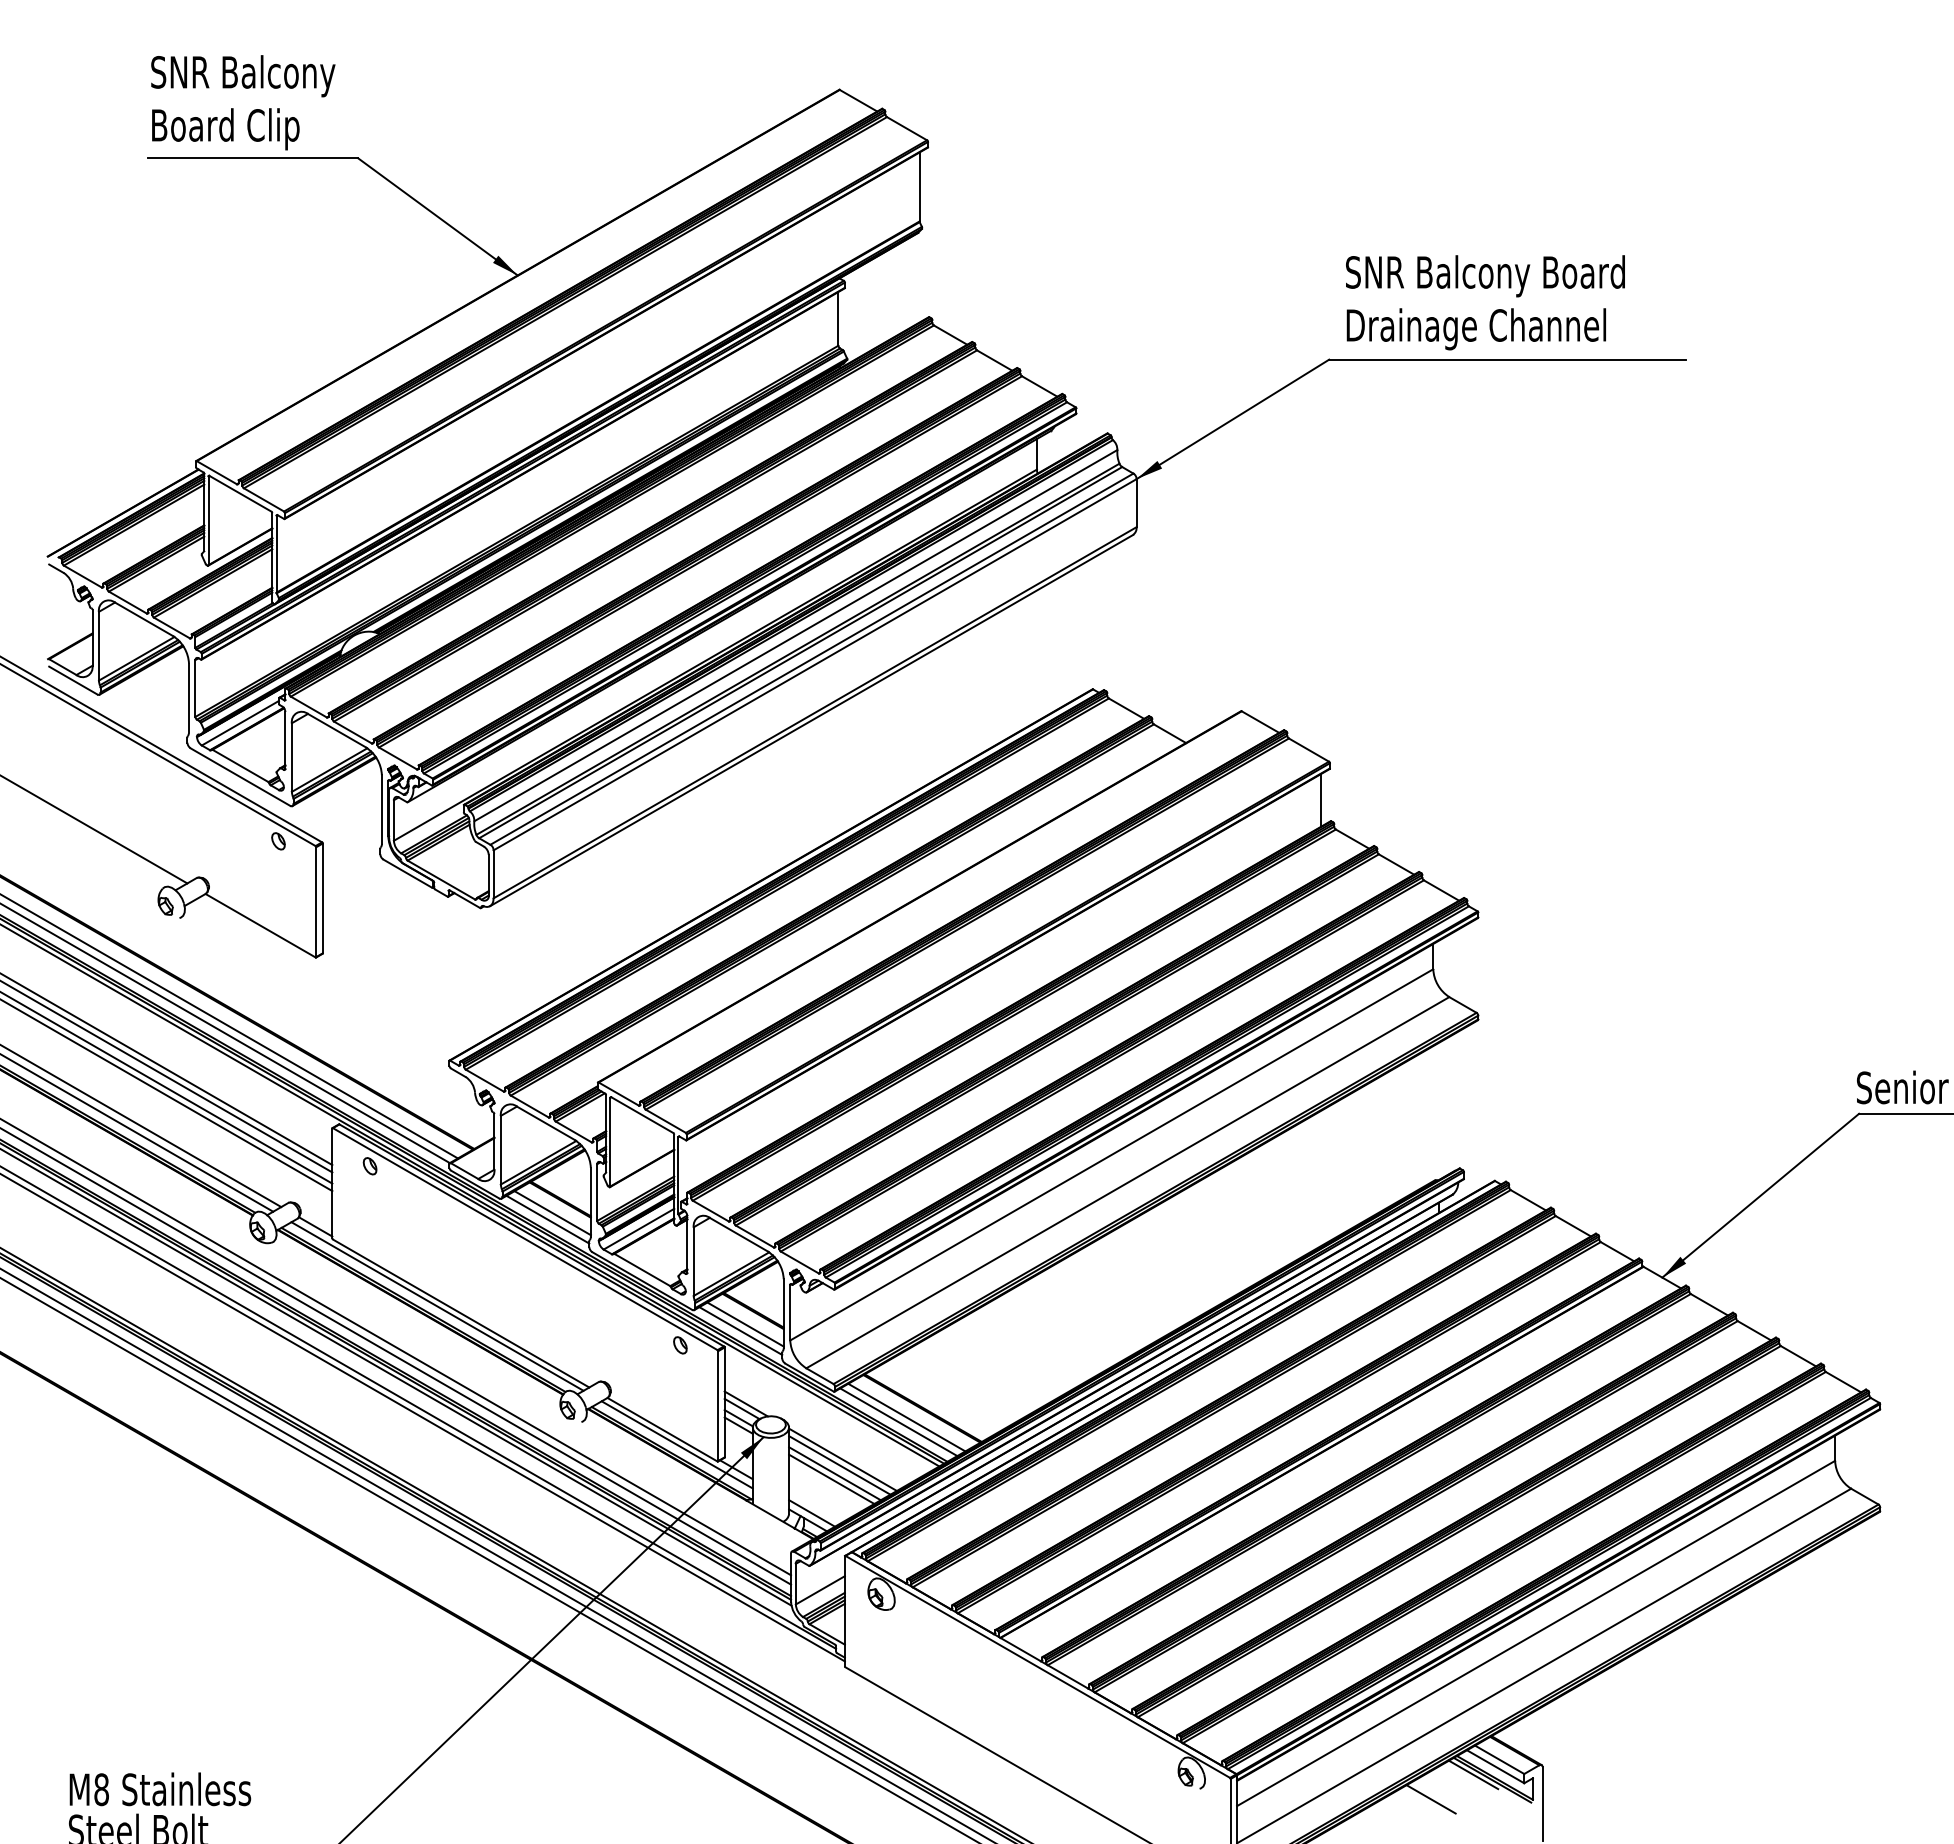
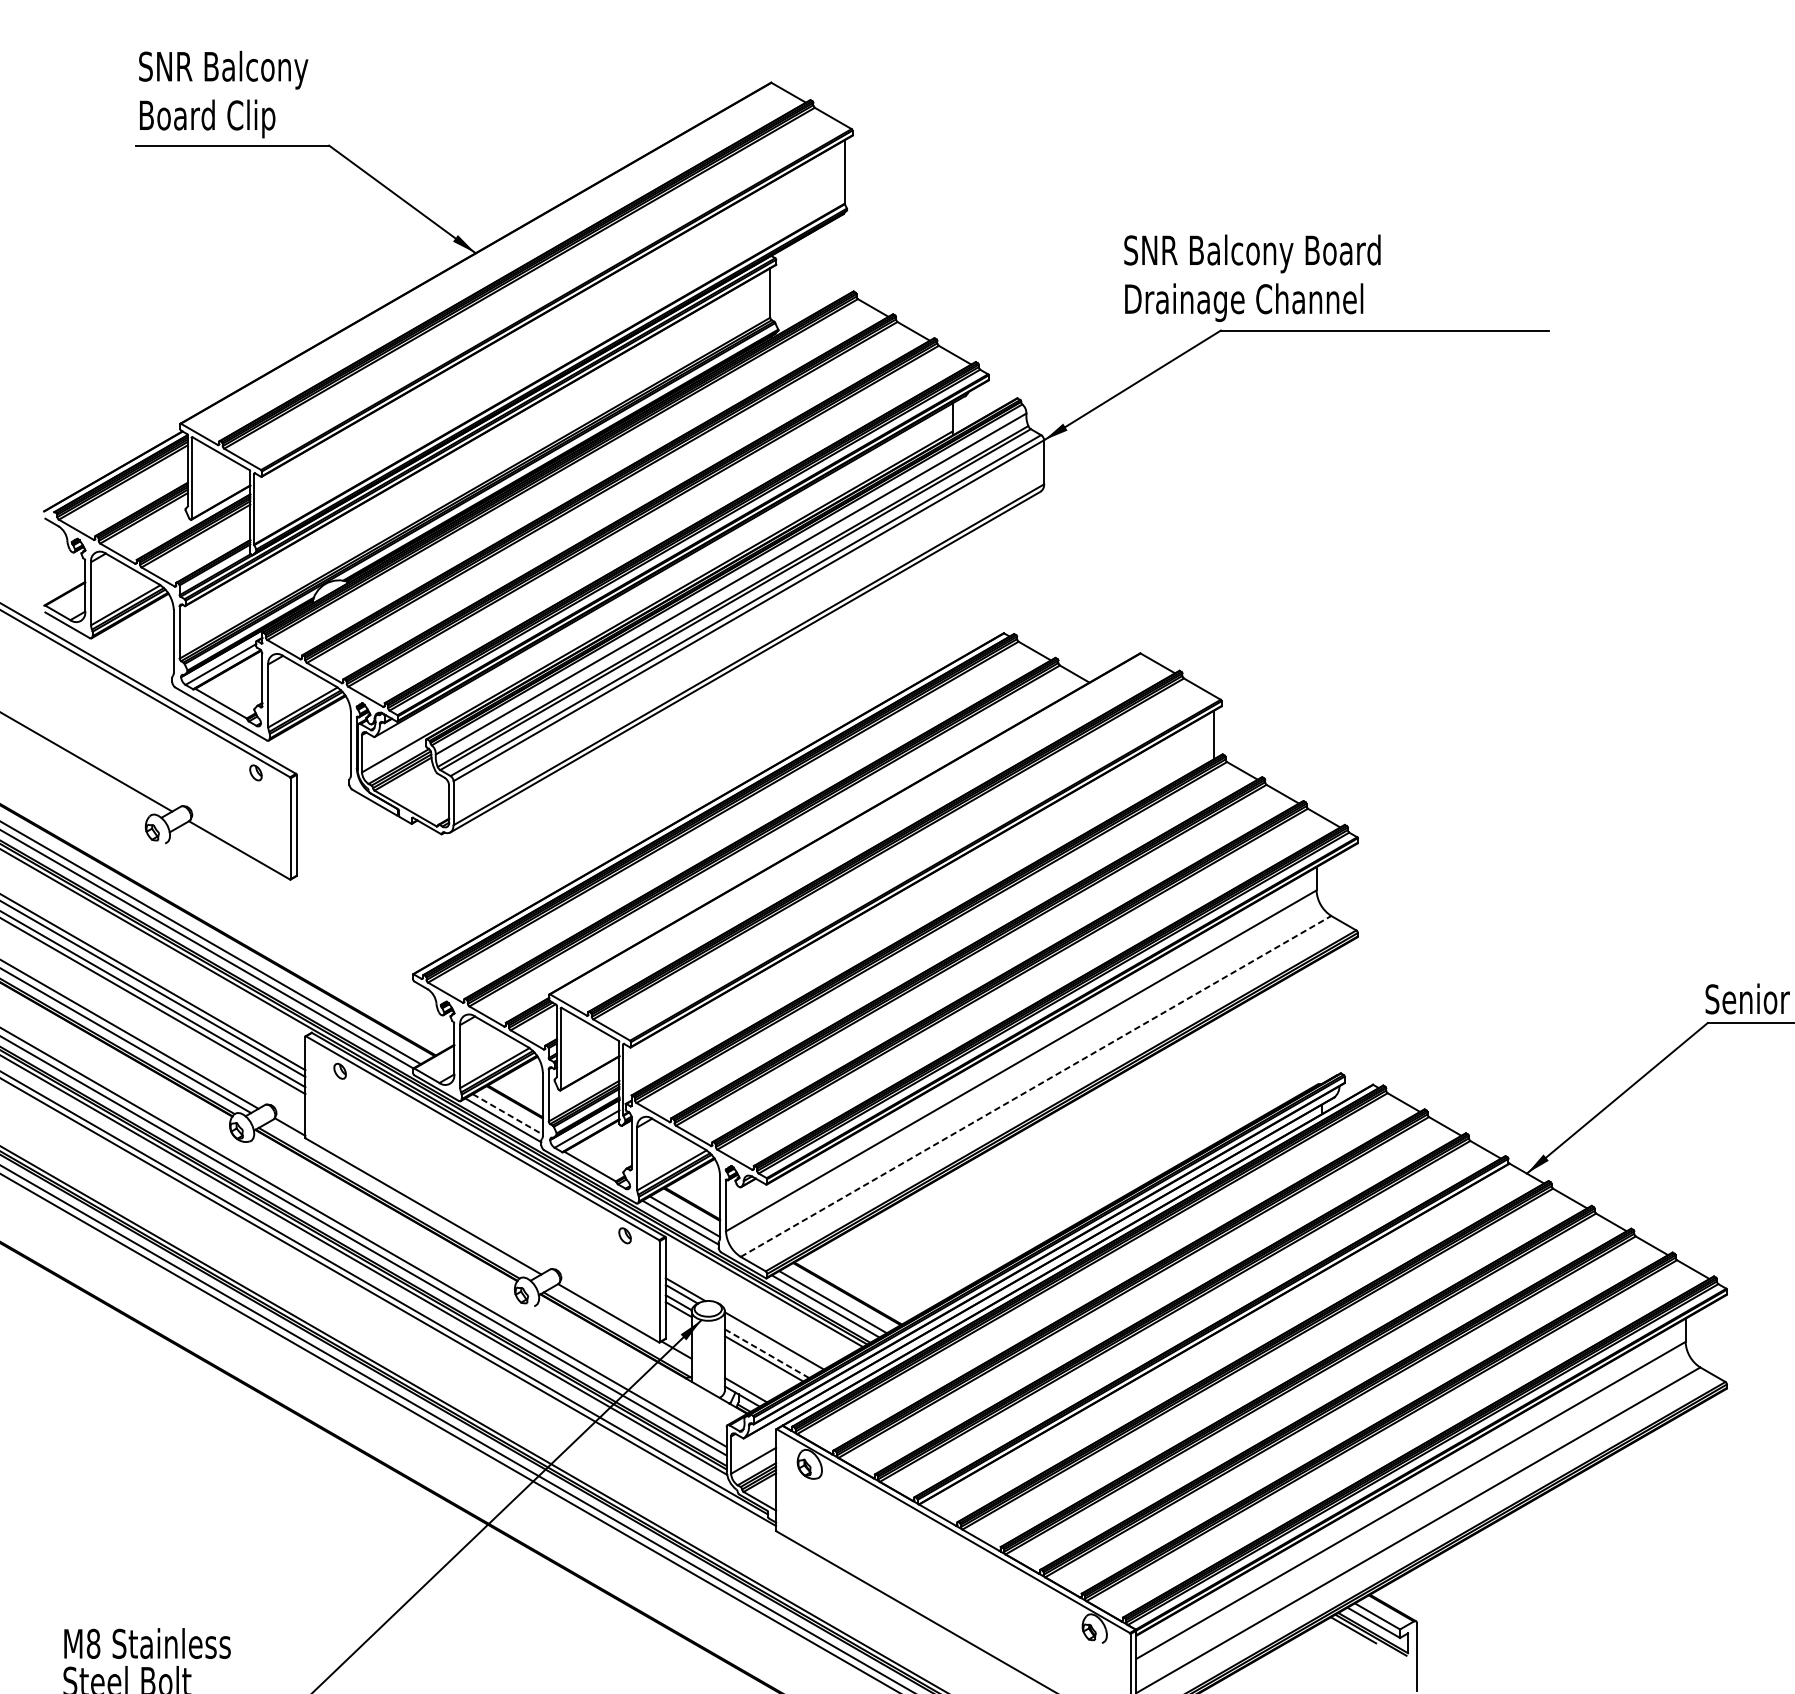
text: (1485, 302) -> (1252, 278), moved
line: (1128, 1182) -> (1036, 1086), solid -> dashed
line: (553, 1213) -> (508, 1114), solid -> dashed
line: (437, 1306) -> (402, 1200), removed
line: (676, 1444) -> (621, 1326), removed
line: (839, 1465) -> (771, 1346), removed
line: (835, 1473) -> (767, 1353), solid -> dashed
line: (1430, 1799) -> (1313, 1652), removed

